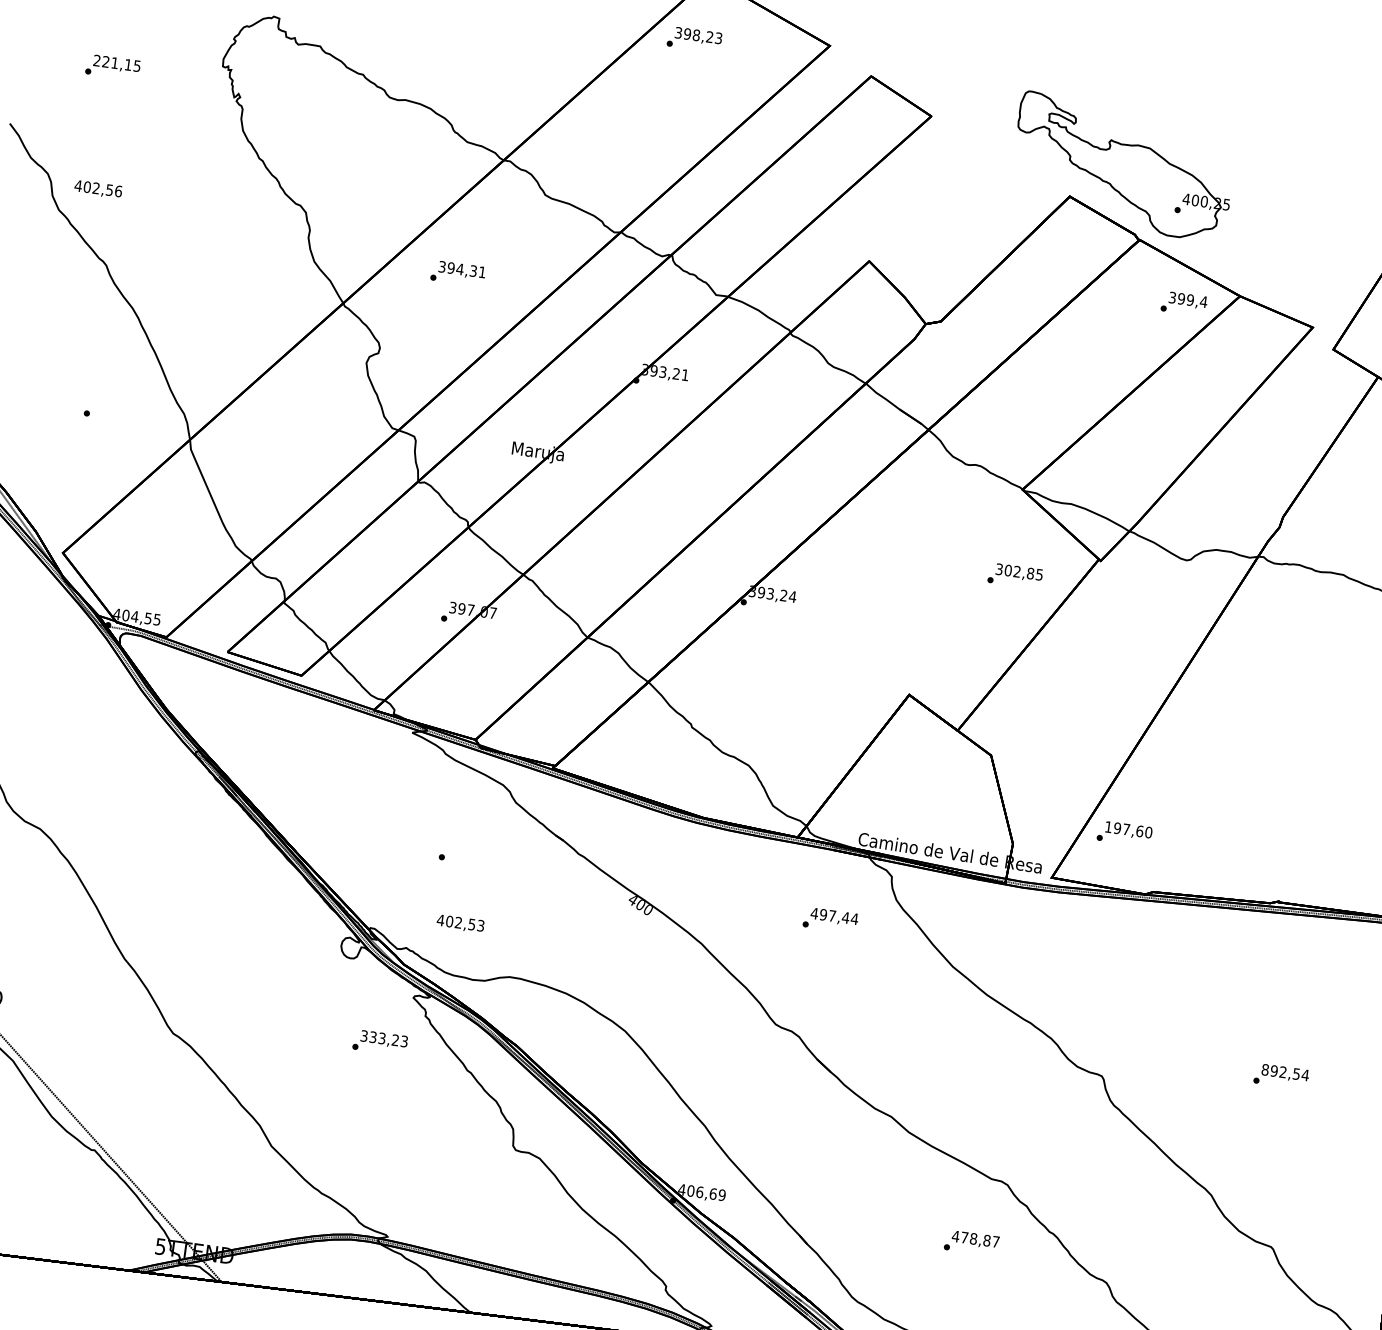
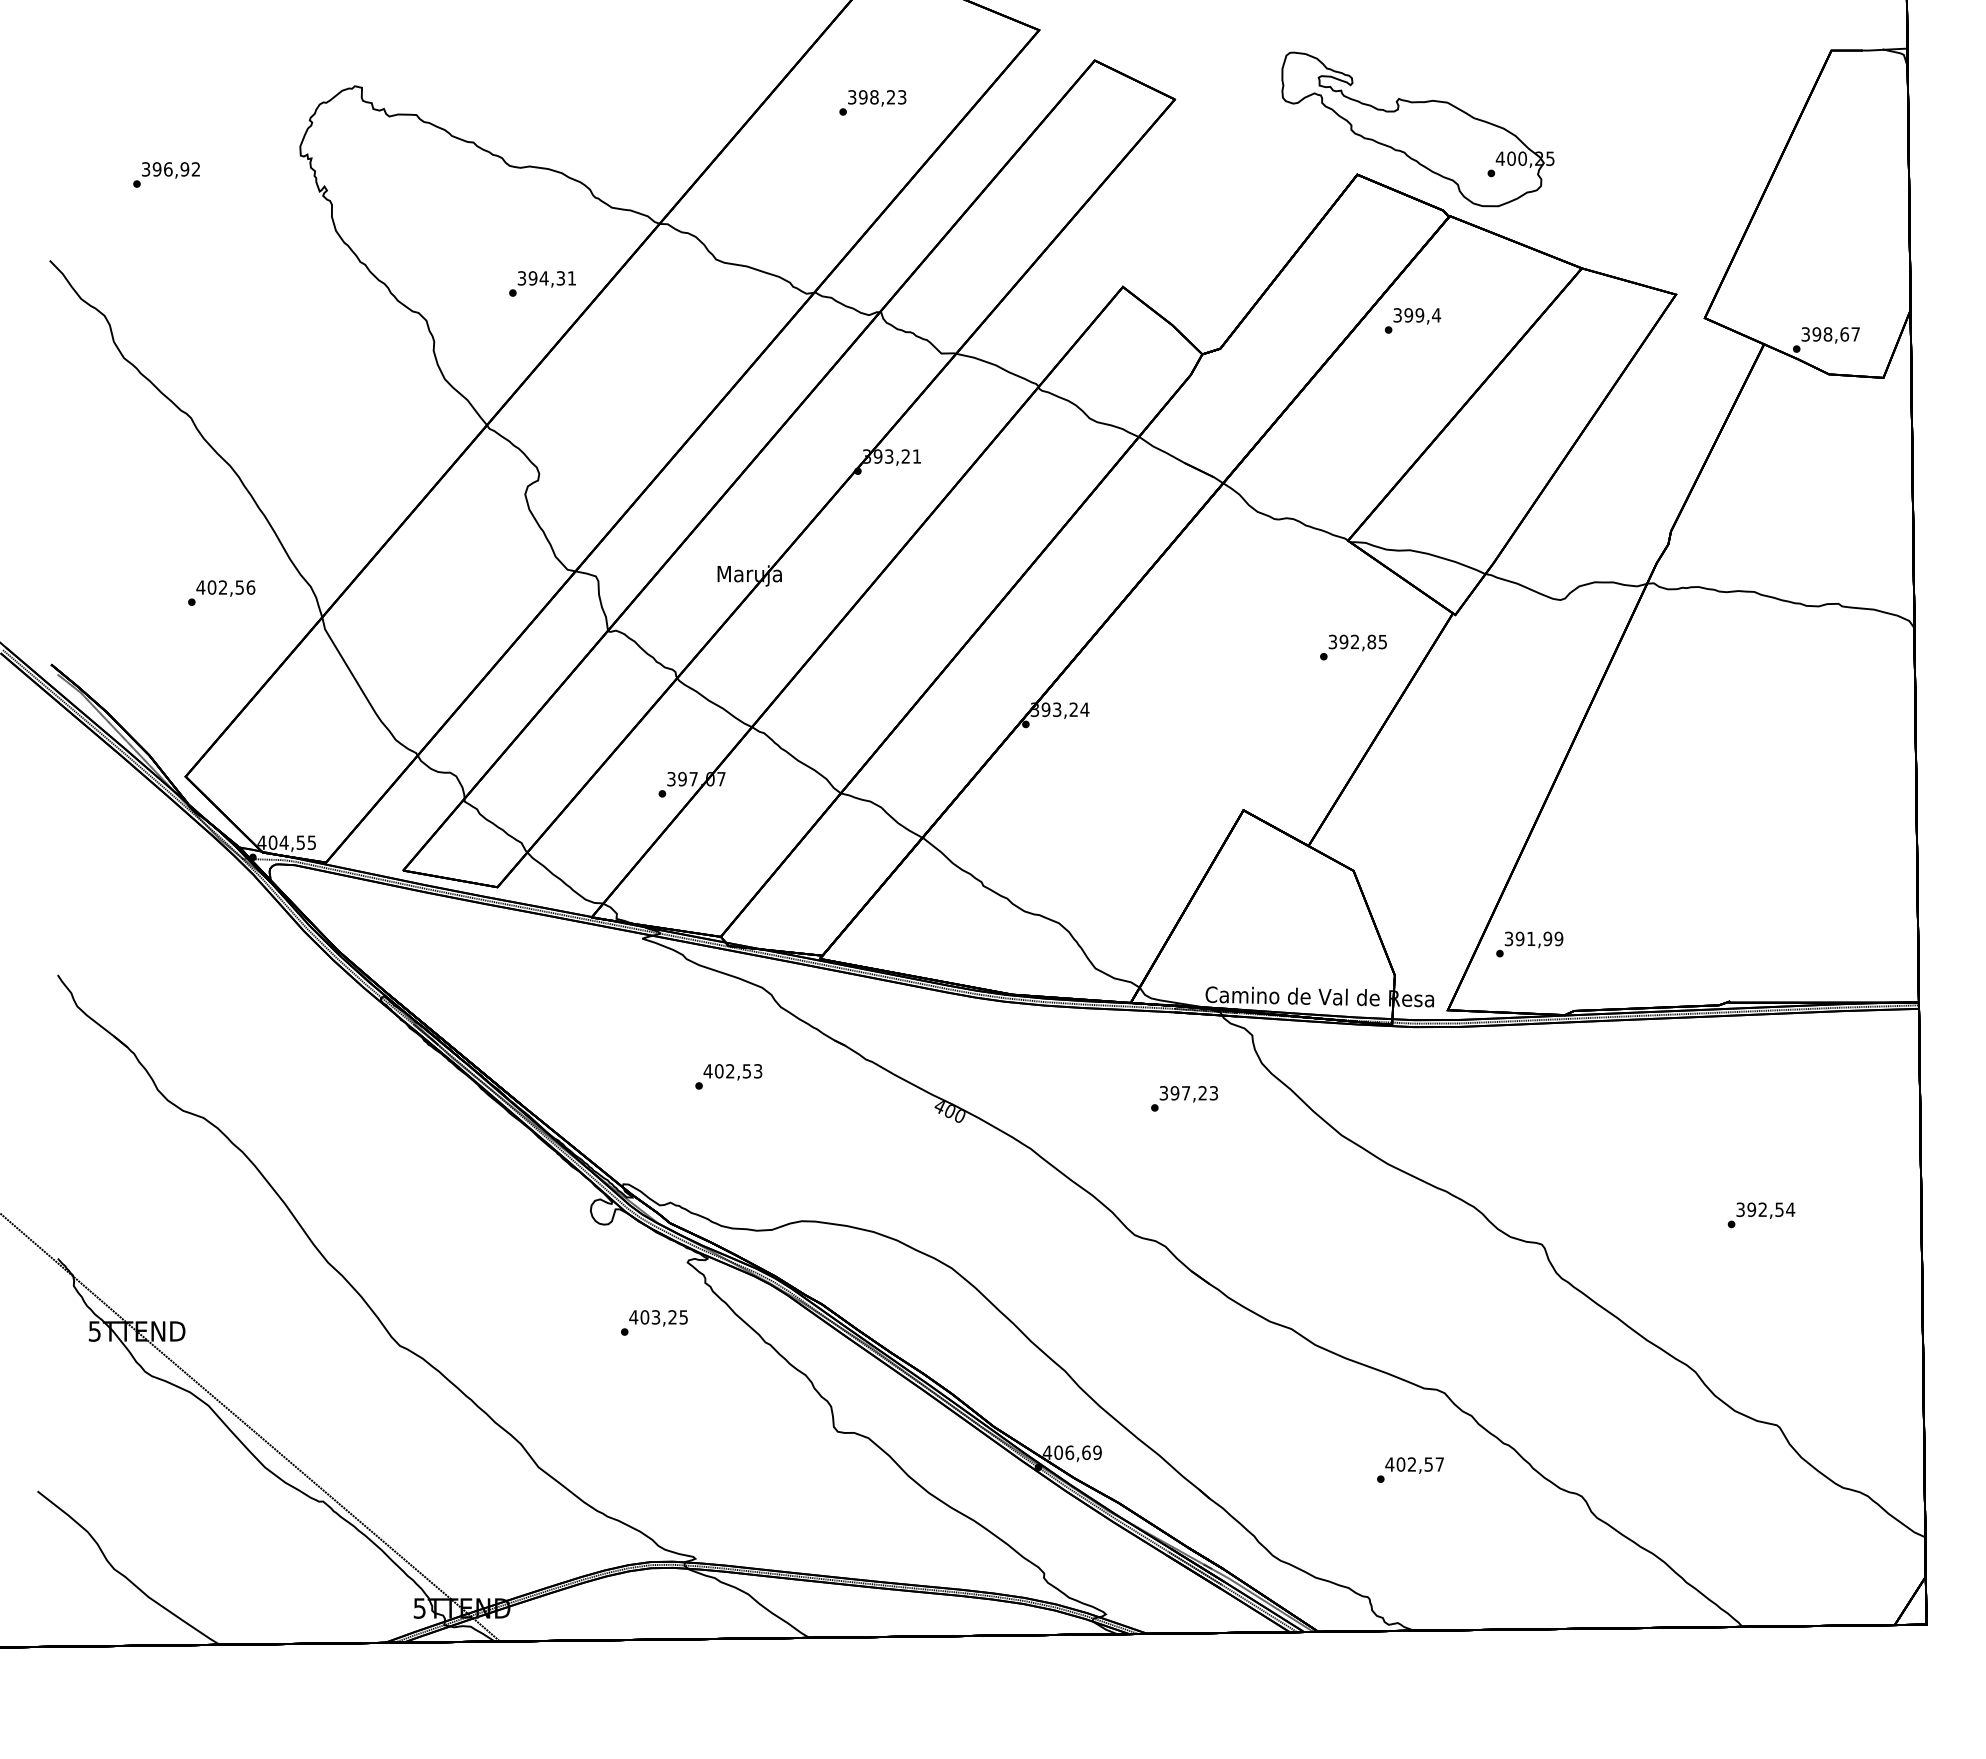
text: (694, 39) -> (872, 102), moved
text: (116, 63) -> (170, 169), 221,15 -> 396,92
text: (98, 189) -> (225, 588), moved
text: (458, 273) -> (542, 283), moved
text: (1183, 303) -> (1412, 320), moved
text: (1007, 570) -> (1343, 642), 302,85 -> 392,85
text: (1128, 829) -> (1533, 938), 197,60 -> 391,99
text: (834, 916) -> (1188, 1093), 497,44 -> 397,23
text: (460, 923) -> (732, 1072), moved
text: (384, 1038) -> (658, 1317), 333,23 -> 403,25
text: (1265, 1069) -> (1740, 1209), 892,54 -> 392,54
text: (975, 1239) -> (1414, 1464), 478,87 -> 402,57

